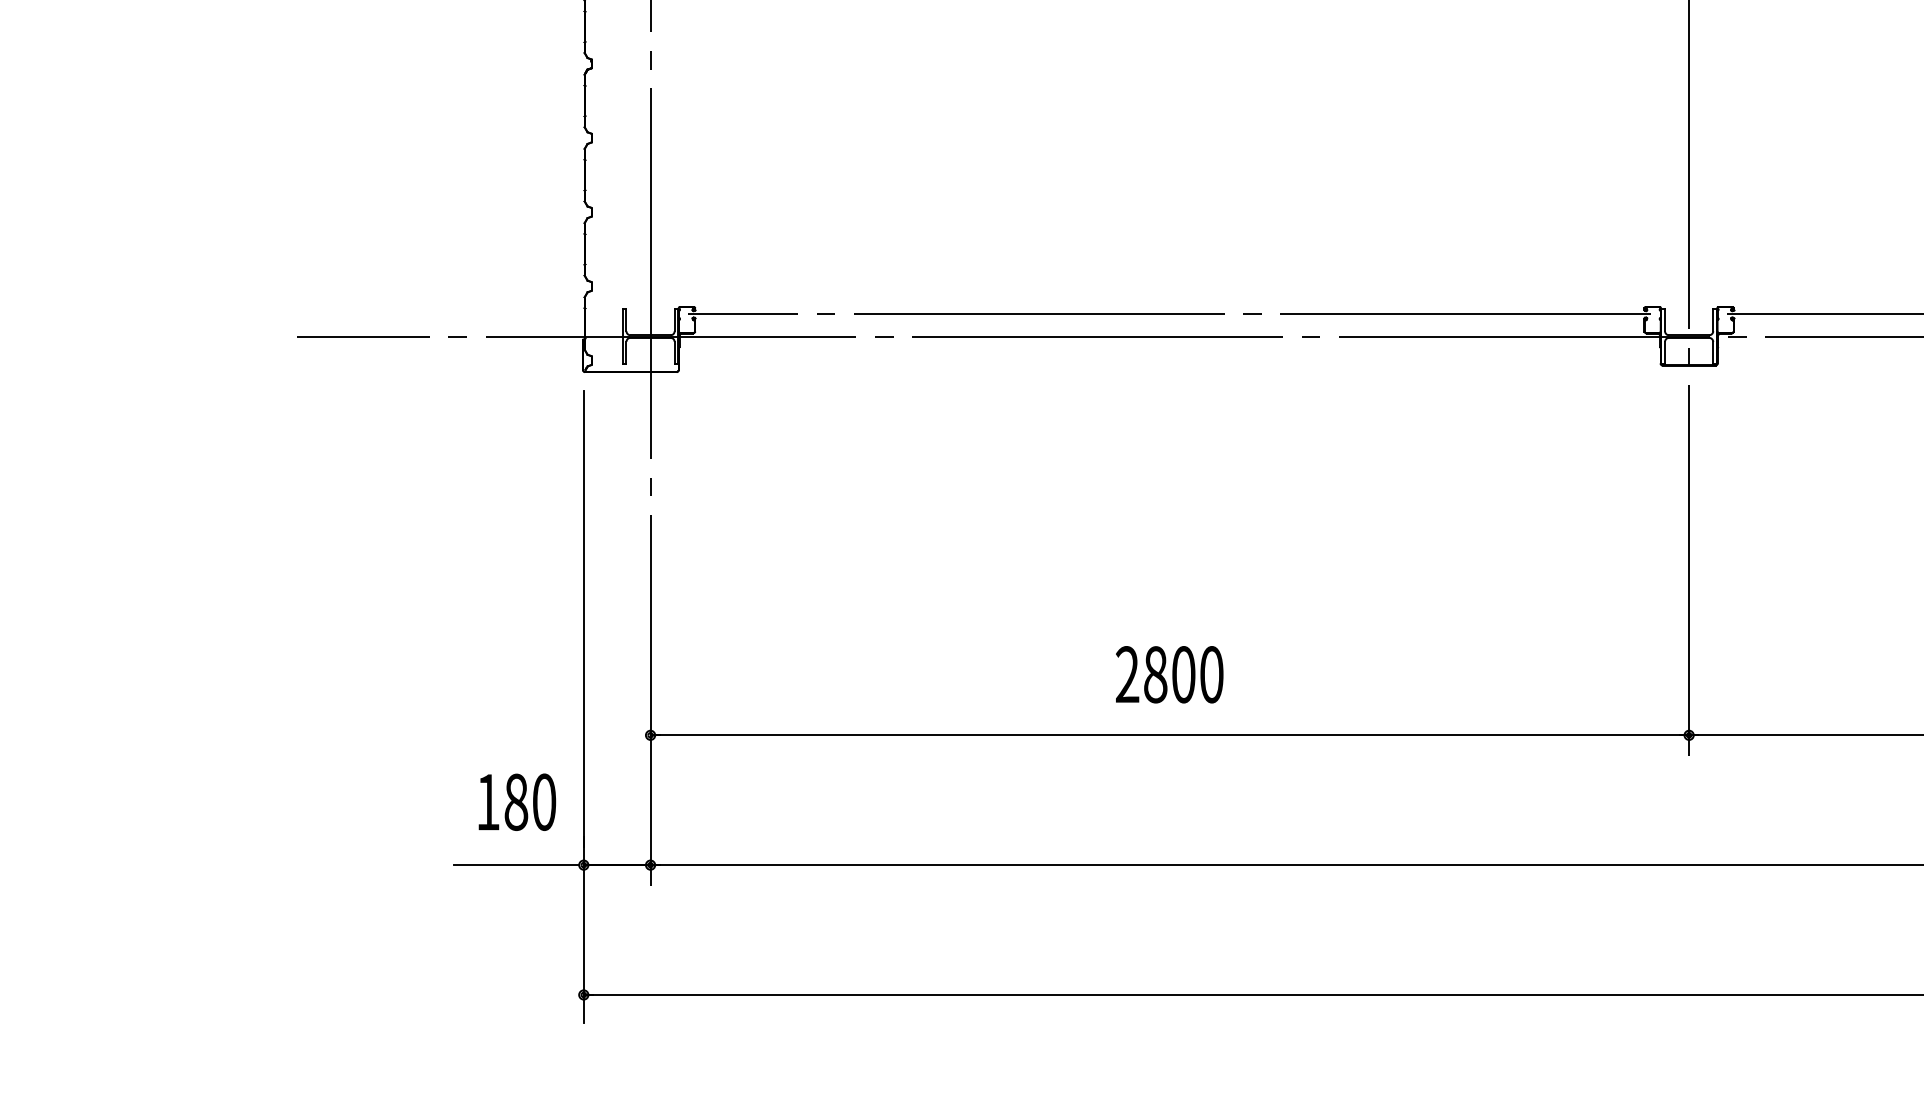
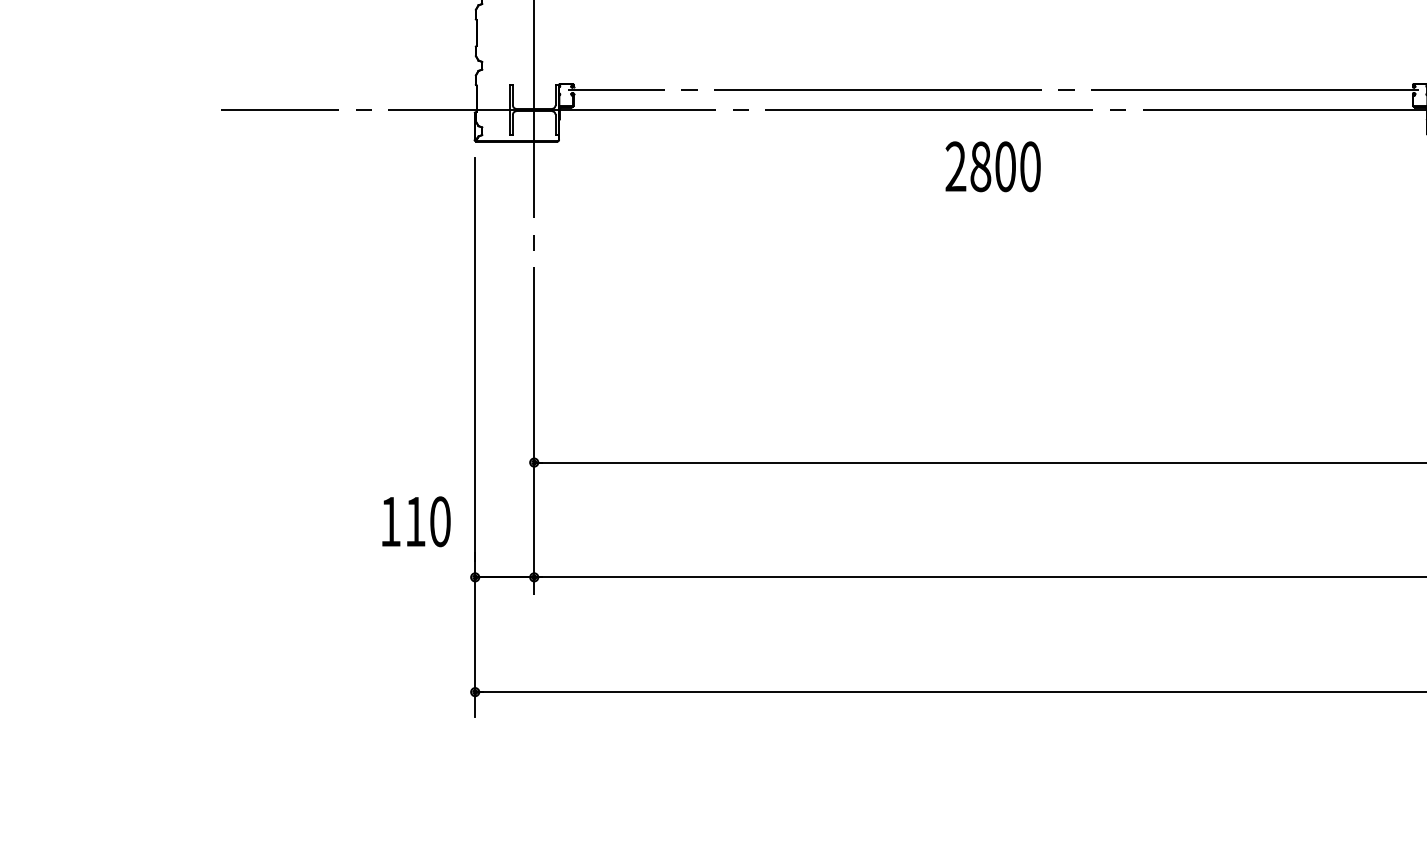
text: (1169, 674) -> (993, 166), moved
text: (516, 801) -> (415, 521), 180 -> 110
line: (516, 865) -> (415, 577), removed

